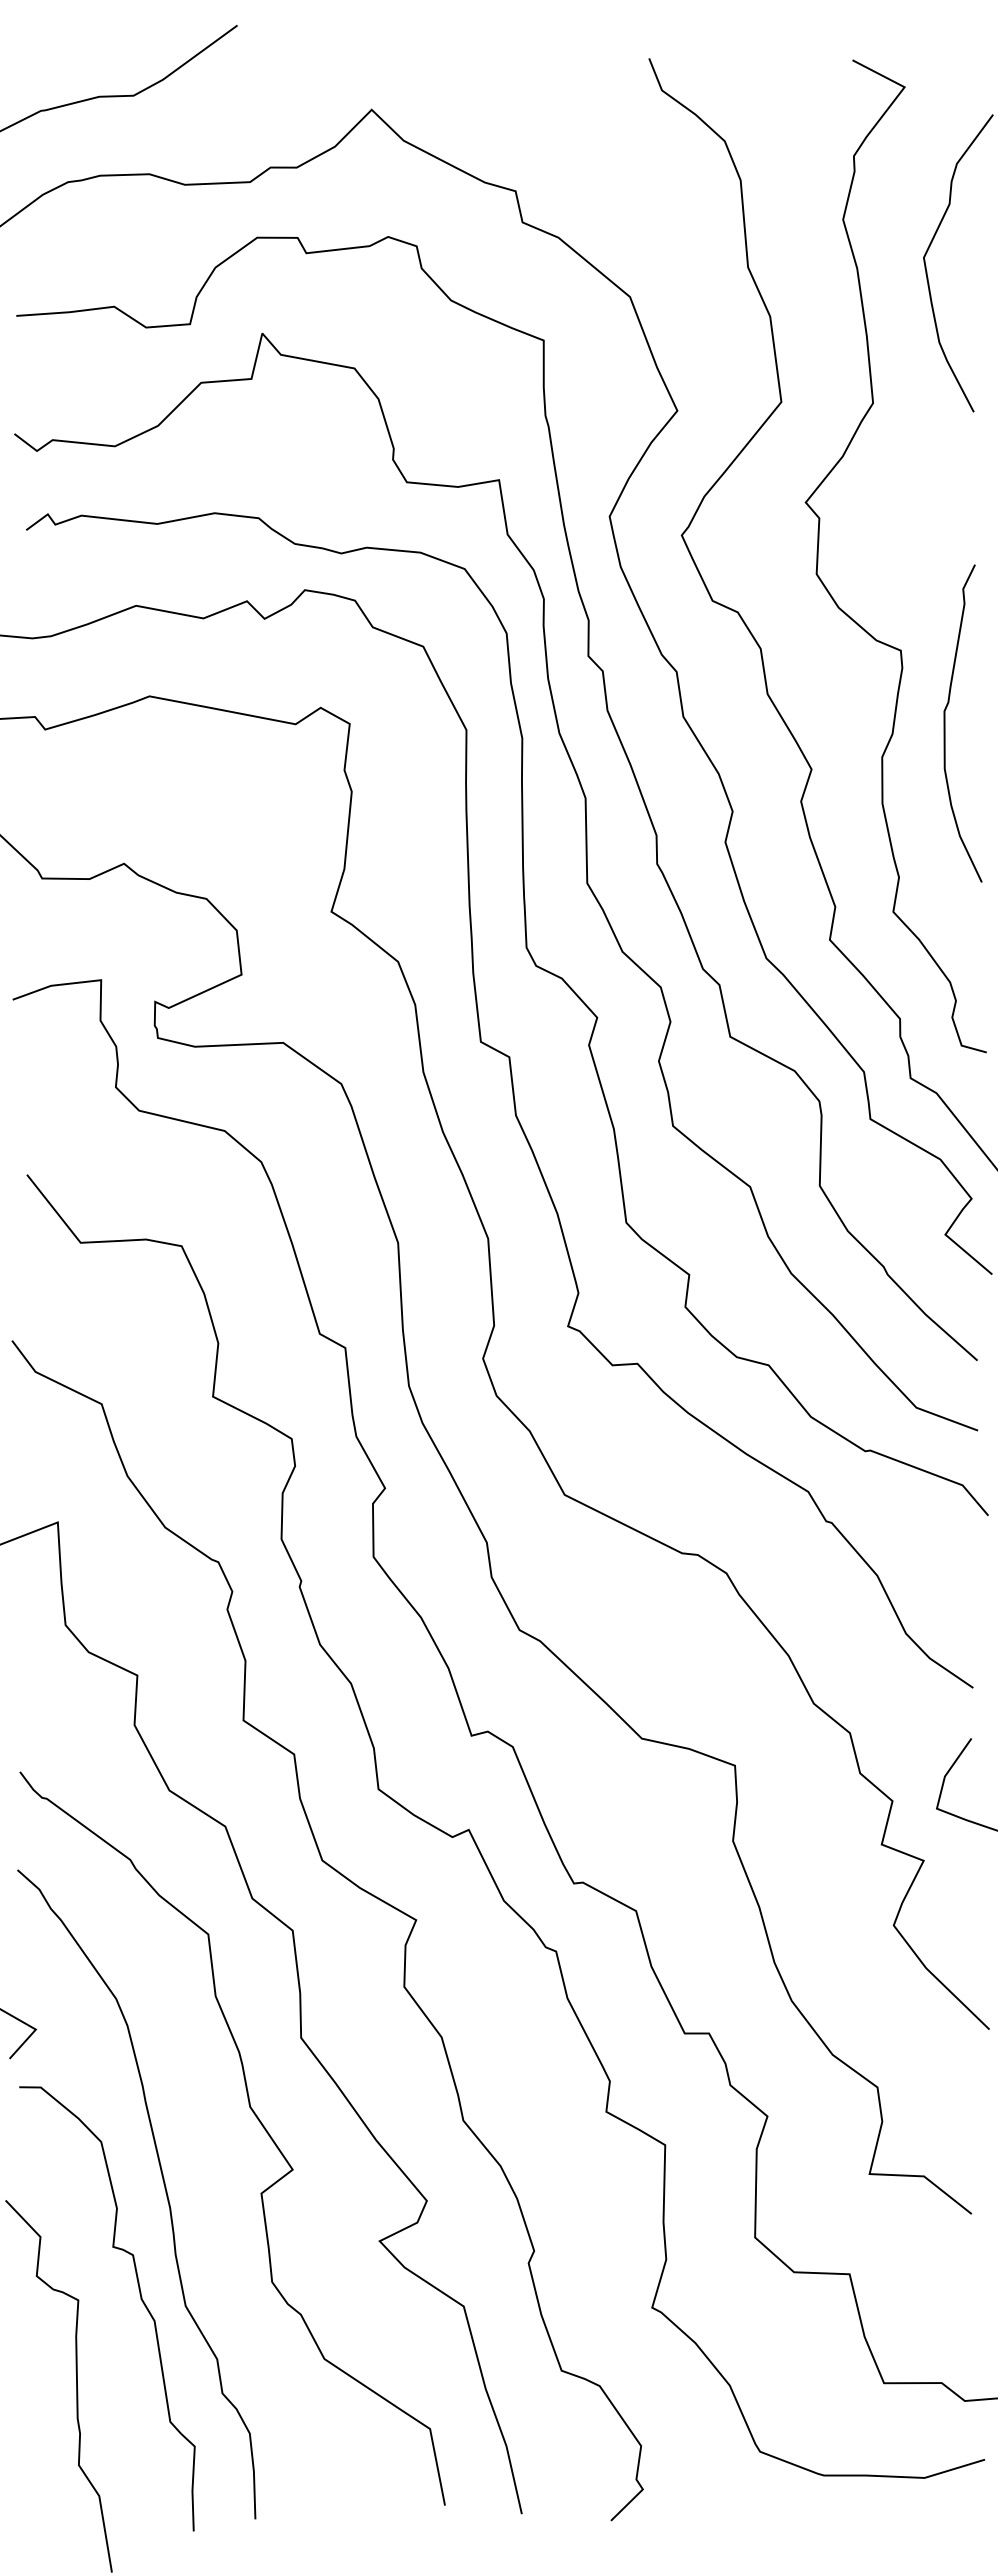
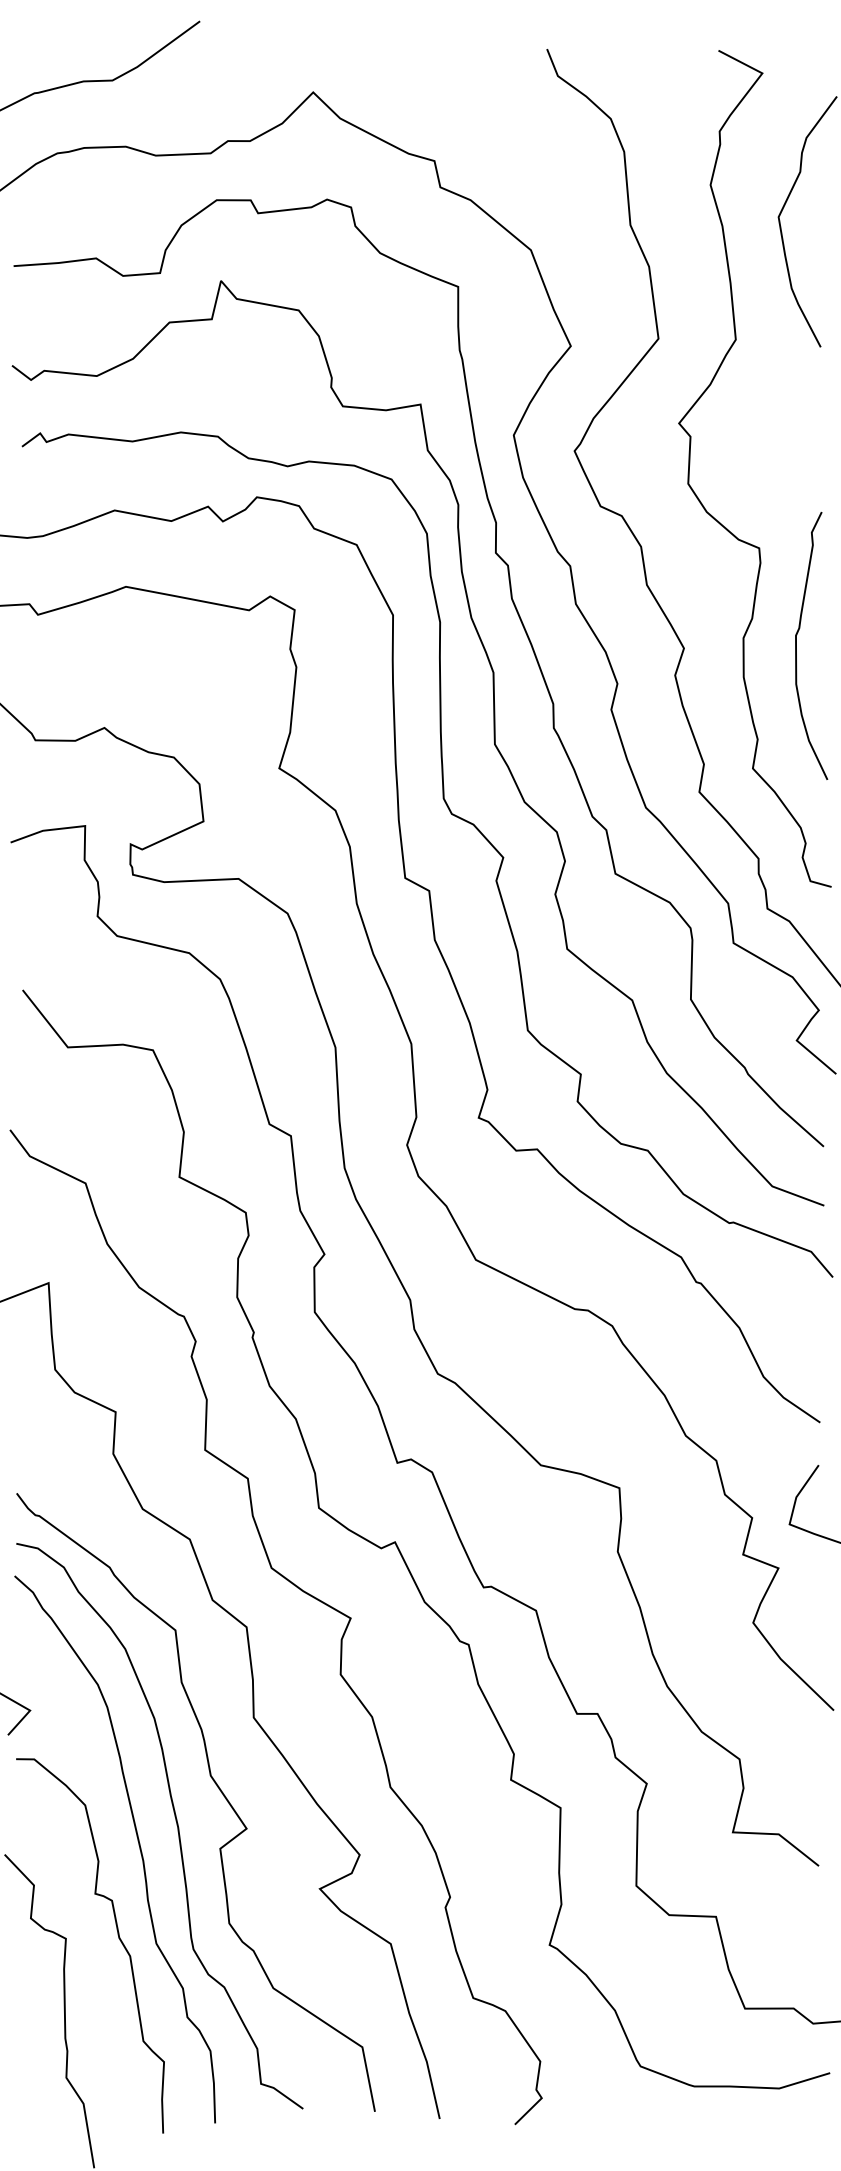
curve: (945, 723) -> (796, 645), moved
curve: (208, 2160) -> (175, 1820), added

